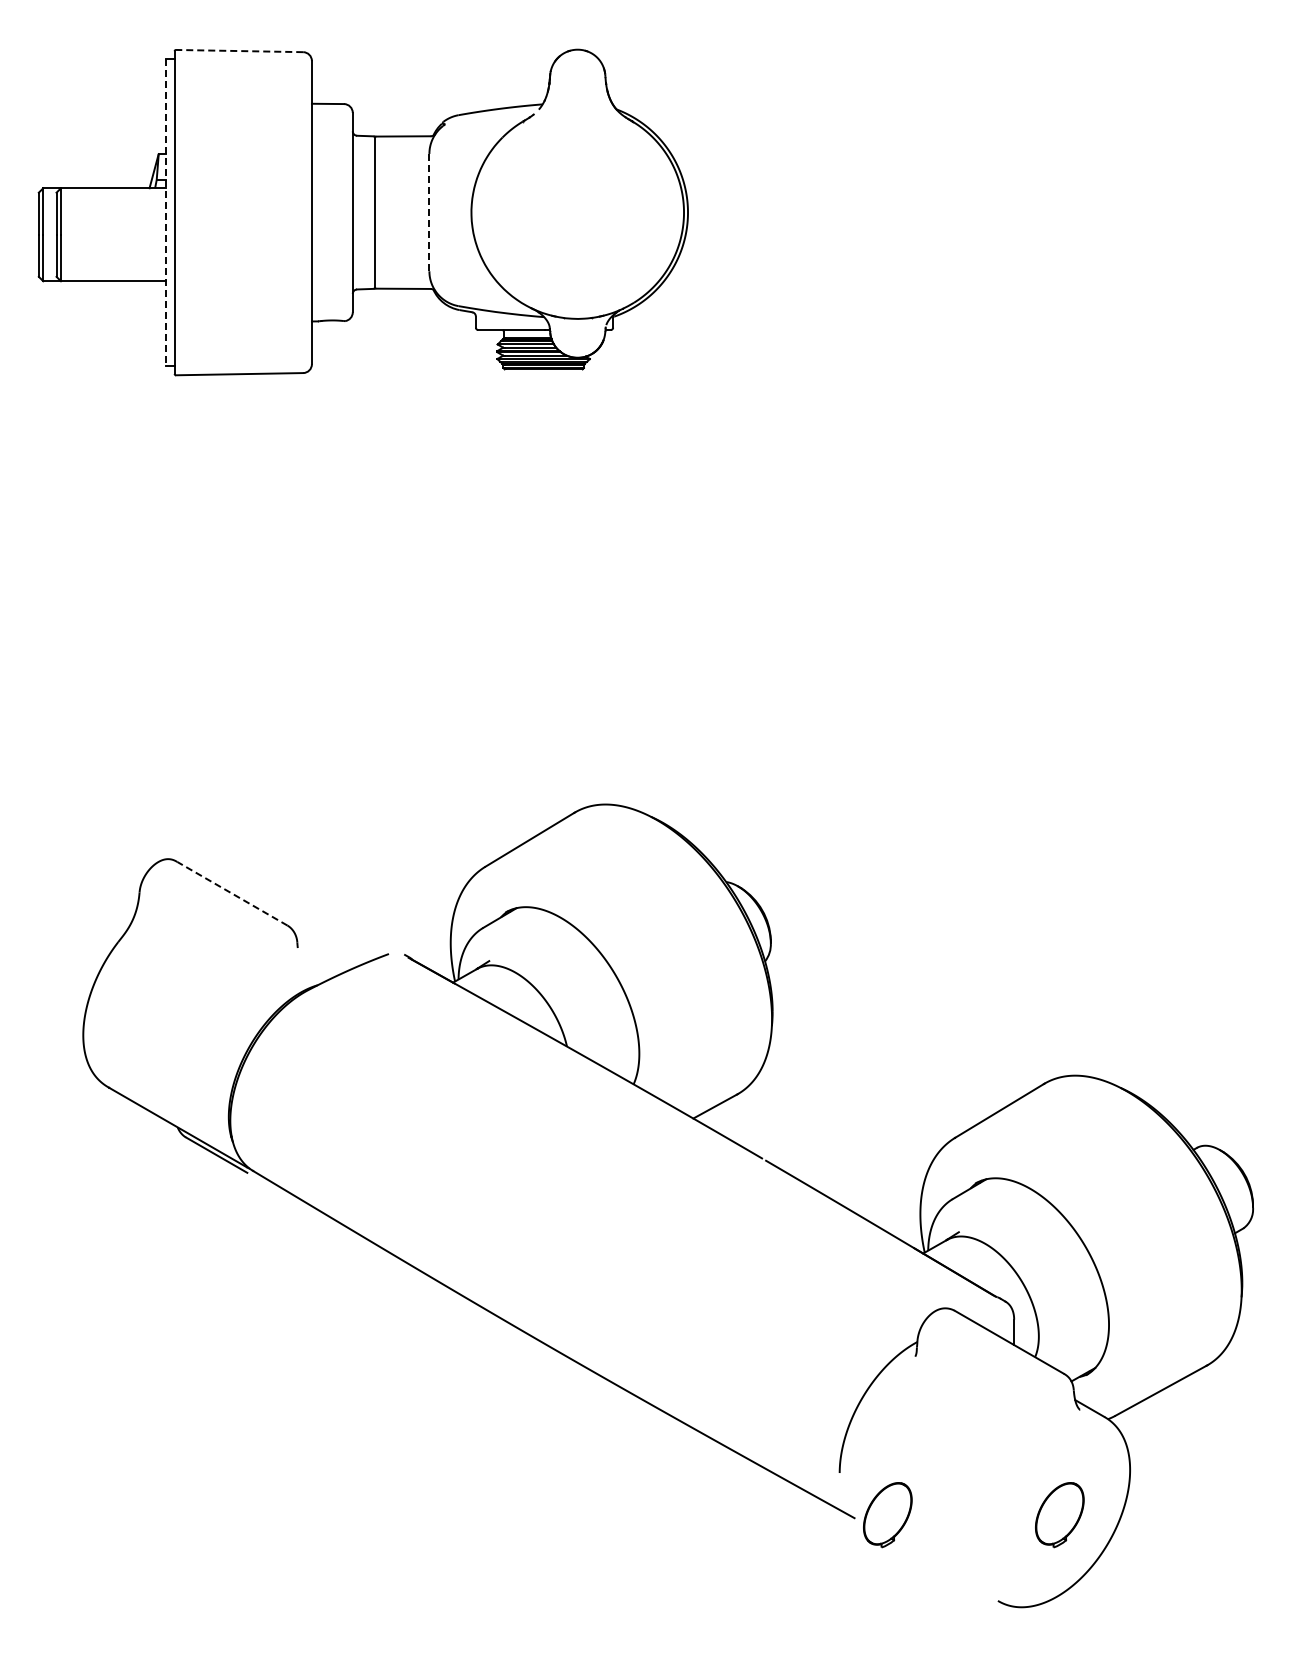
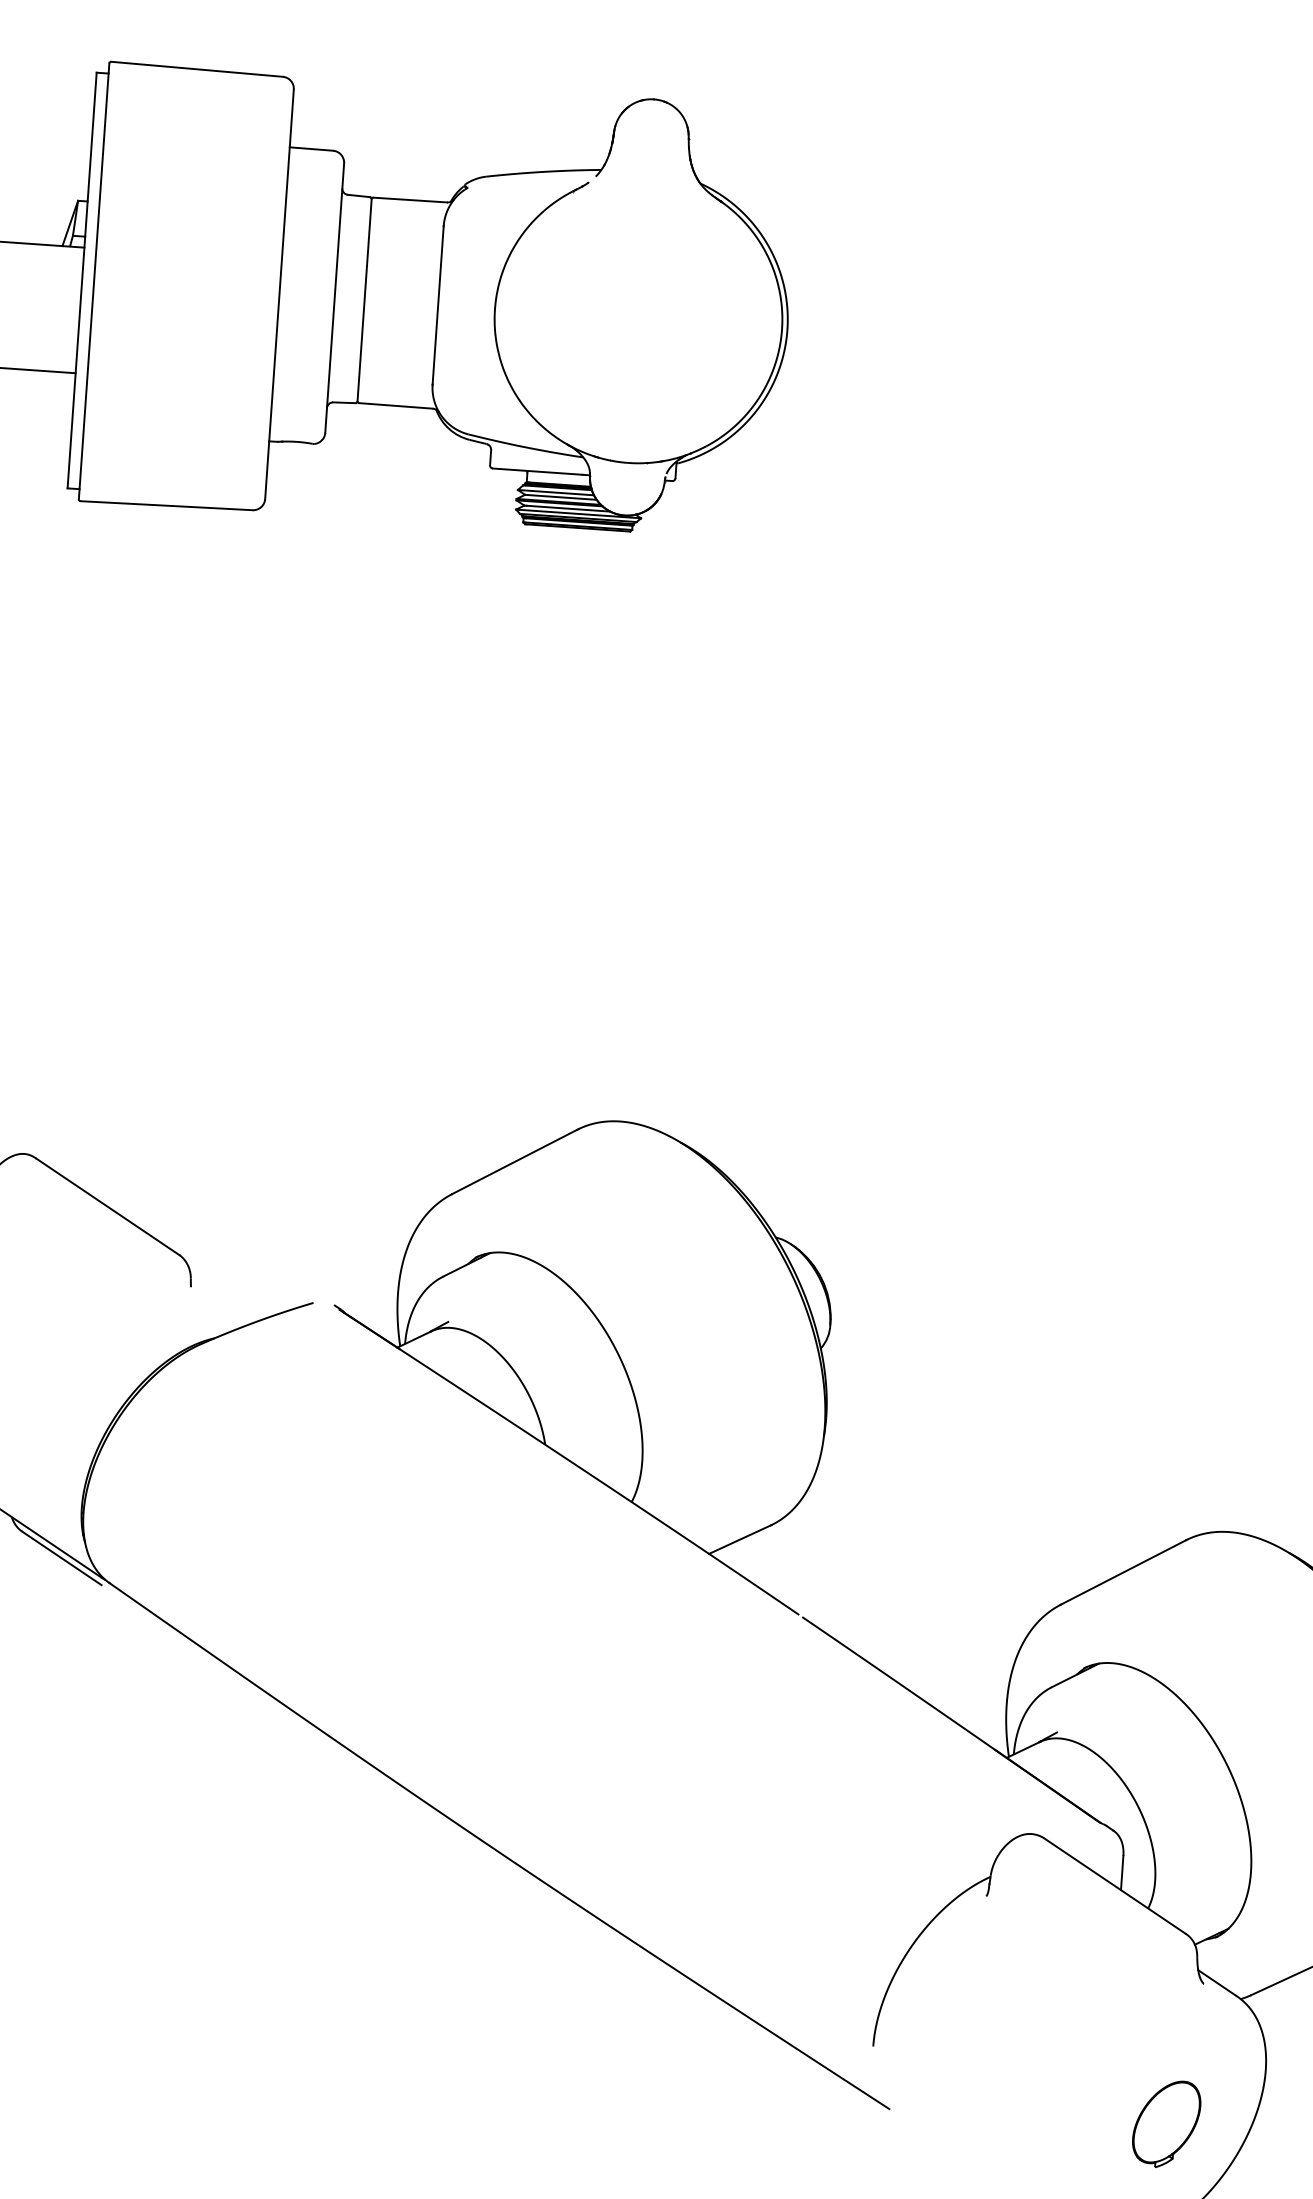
line: (239, 51) -> (196, 69), dashed -> solid
line: (165, 212) -> (81, 280), dashed -> solid
line: (429, 212) -> (438, 305), dashed -> solid
line: (232, 893) -> (107, 1206), dashed -> solid
part: (887, 1515) -> (933, 2108), removed

